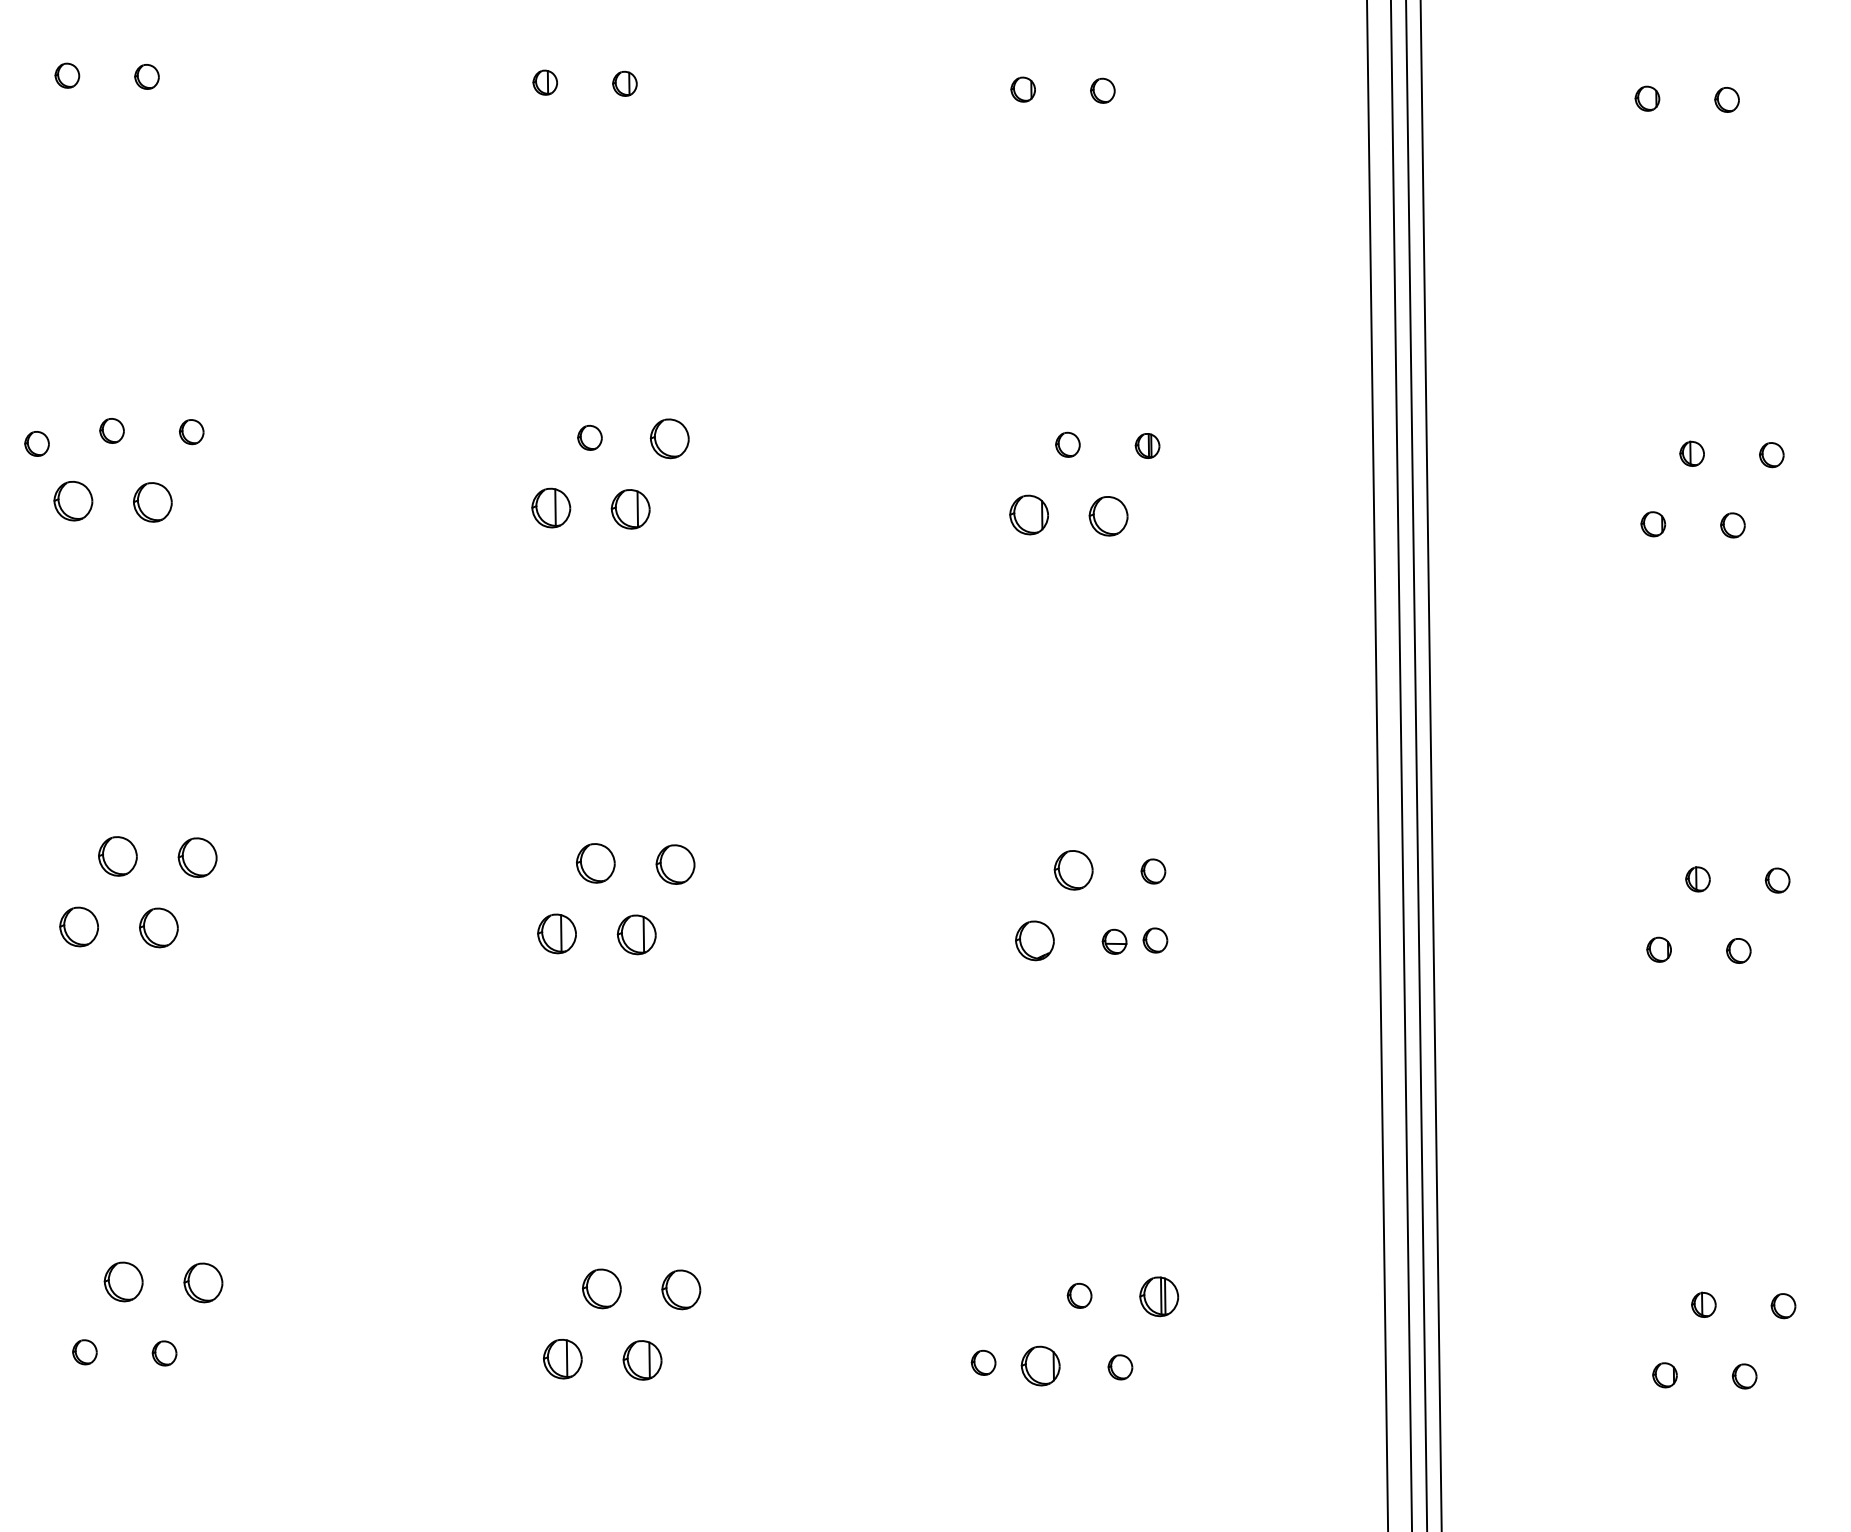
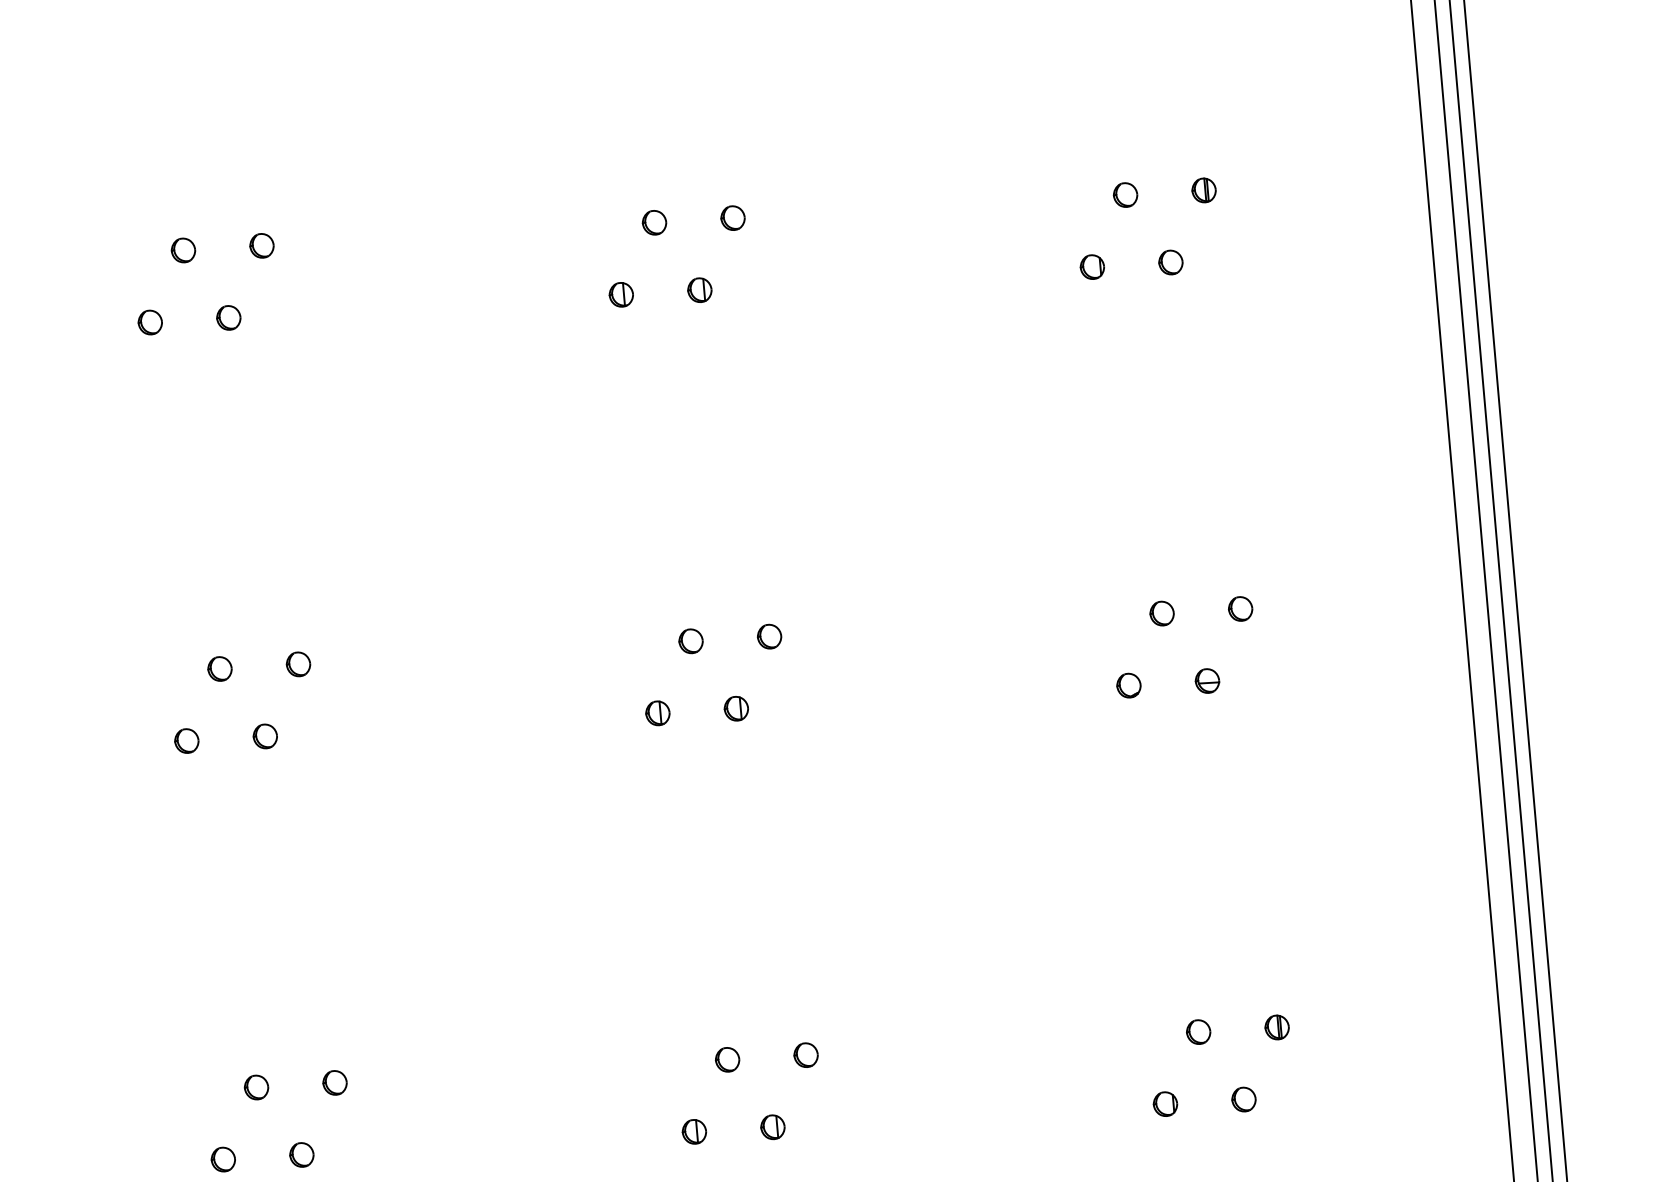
part: (669, 439) -> (732, 218), size x0.62
part: (36, 443) -> (109, 268), removed
part: (72, 501) -> (149, 322), size x0.62
part: (152, 502) -> (228, 318), size x0.62
part: (550, 508) -> (620, 295), size x0.62
part: (630, 509) -> (699, 290), size x0.62
part: (1028, 515) -> (1091, 267), size x0.62
part: (1108, 516) -> (1170, 262), size x0.62
part: (117, 856) -> (219, 669), size x0.62
part: (197, 857) -> (298, 664), size x0.62
part: (595, 863) -> (690, 641), size x0.62
part: (675, 864) -> (769, 636), size x0.62
part: (1073, 870) -> (1161, 613), size x0.62
part: (78, 926) -> (186, 740), size x0.62
part: (158, 927) -> (265, 736), size x0.62
part: (556, 933) -> (657, 713), size x0.62
part: (636, 934) -> (736, 708), size x0.62
part: (1034, 940) -> (1128, 685), size x0.62
part: (1155, 940) -> (1247, 676), removed
part: (123, 1281) -> (256, 1087), size x0.62
part: (203, 1283) -> (335, 1083), size x0.62
part: (601, 1288) -> (727, 1059), size x0.62
part: (681, 1290) -> (806, 1055), size x0.62
part: (1159, 1297) -> (1277, 1027), size x0.62
part: (562, 1359) -> (694, 1132), size x0.62
part: (642, 1360) -> (772, 1127), size x0.62
part: (983, 1362) -> (1108, 1104), removed
part: (1040, 1366) -> (1165, 1104), size x0.62

